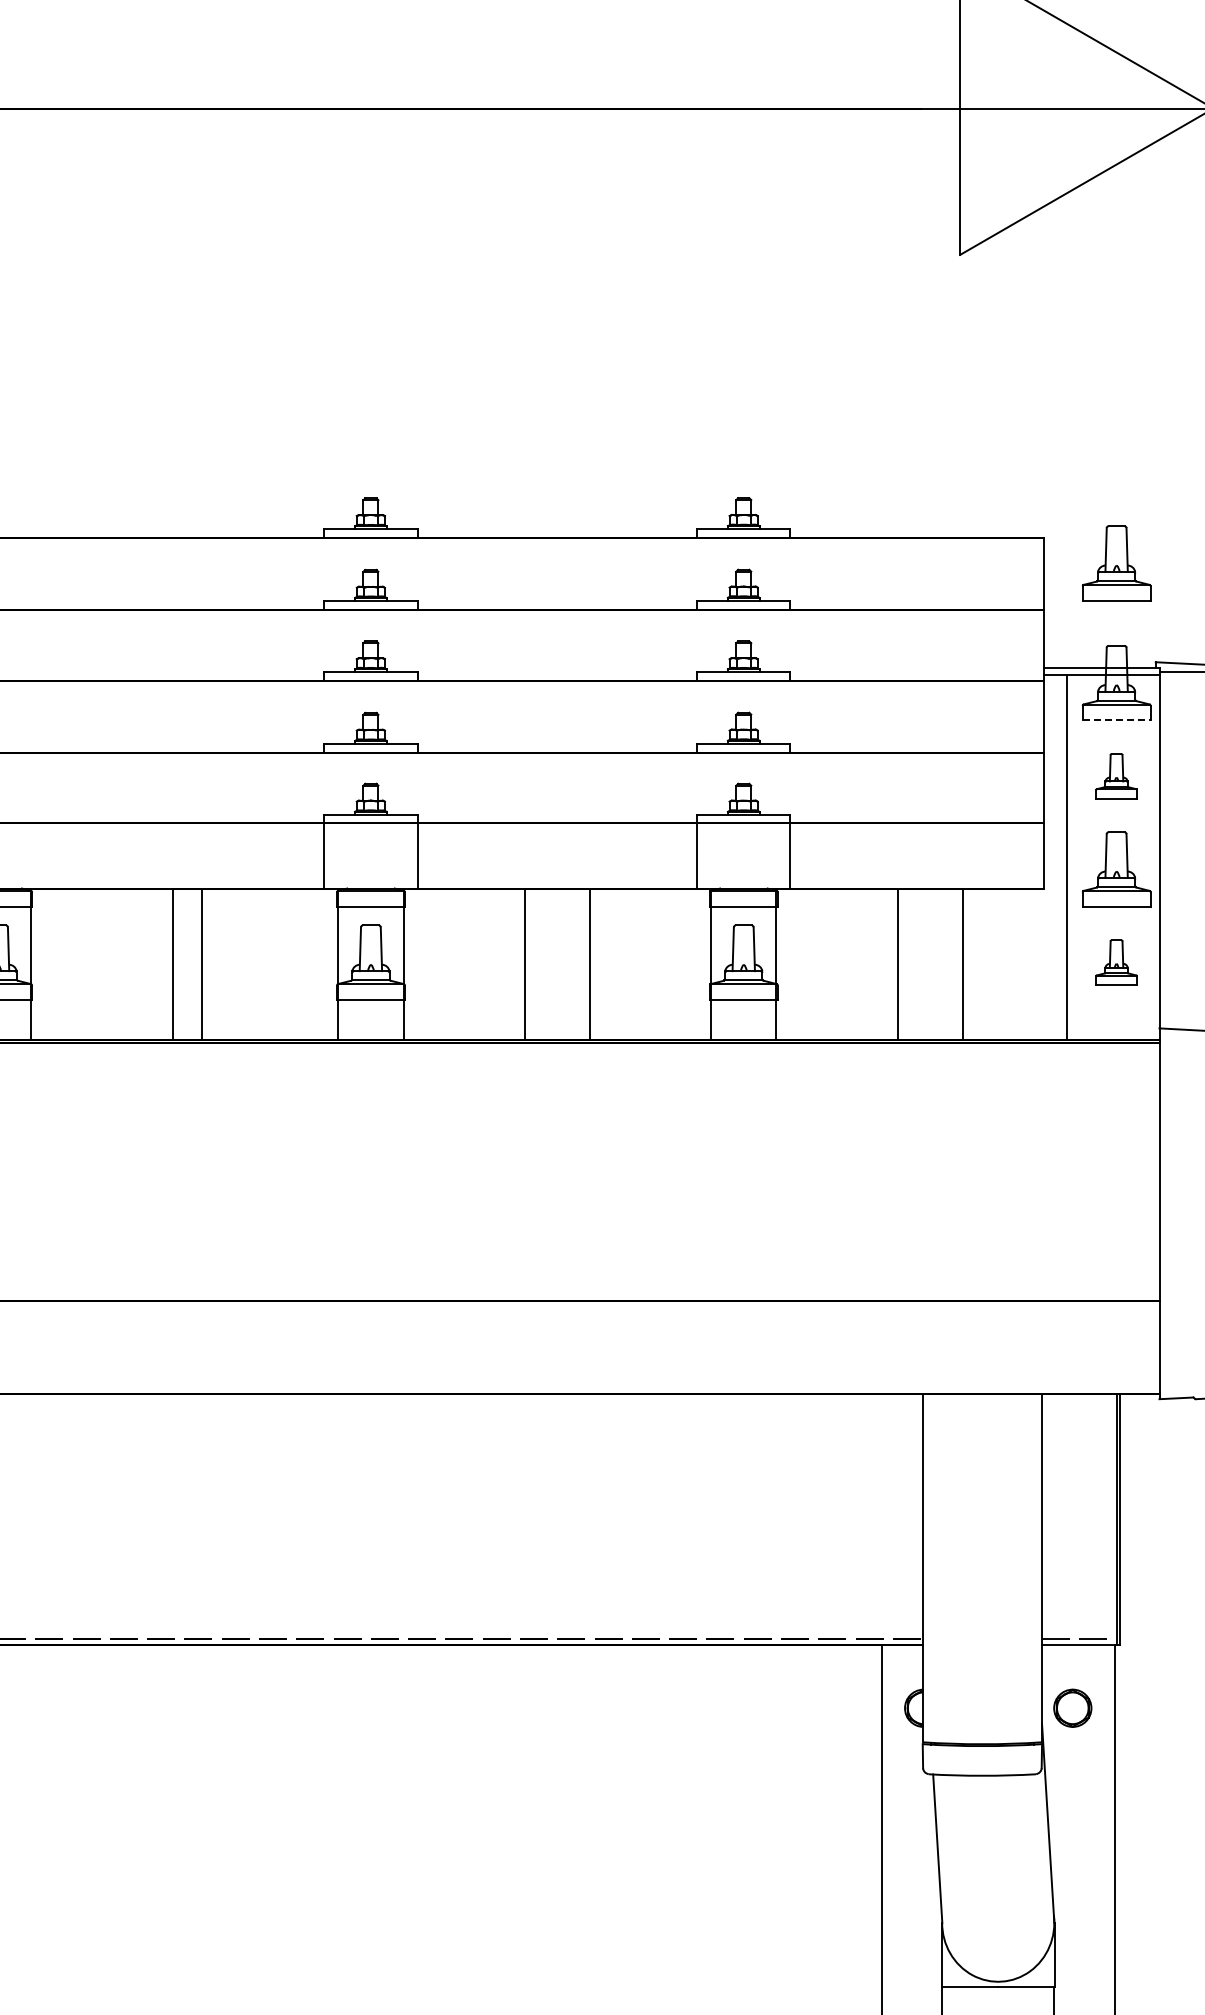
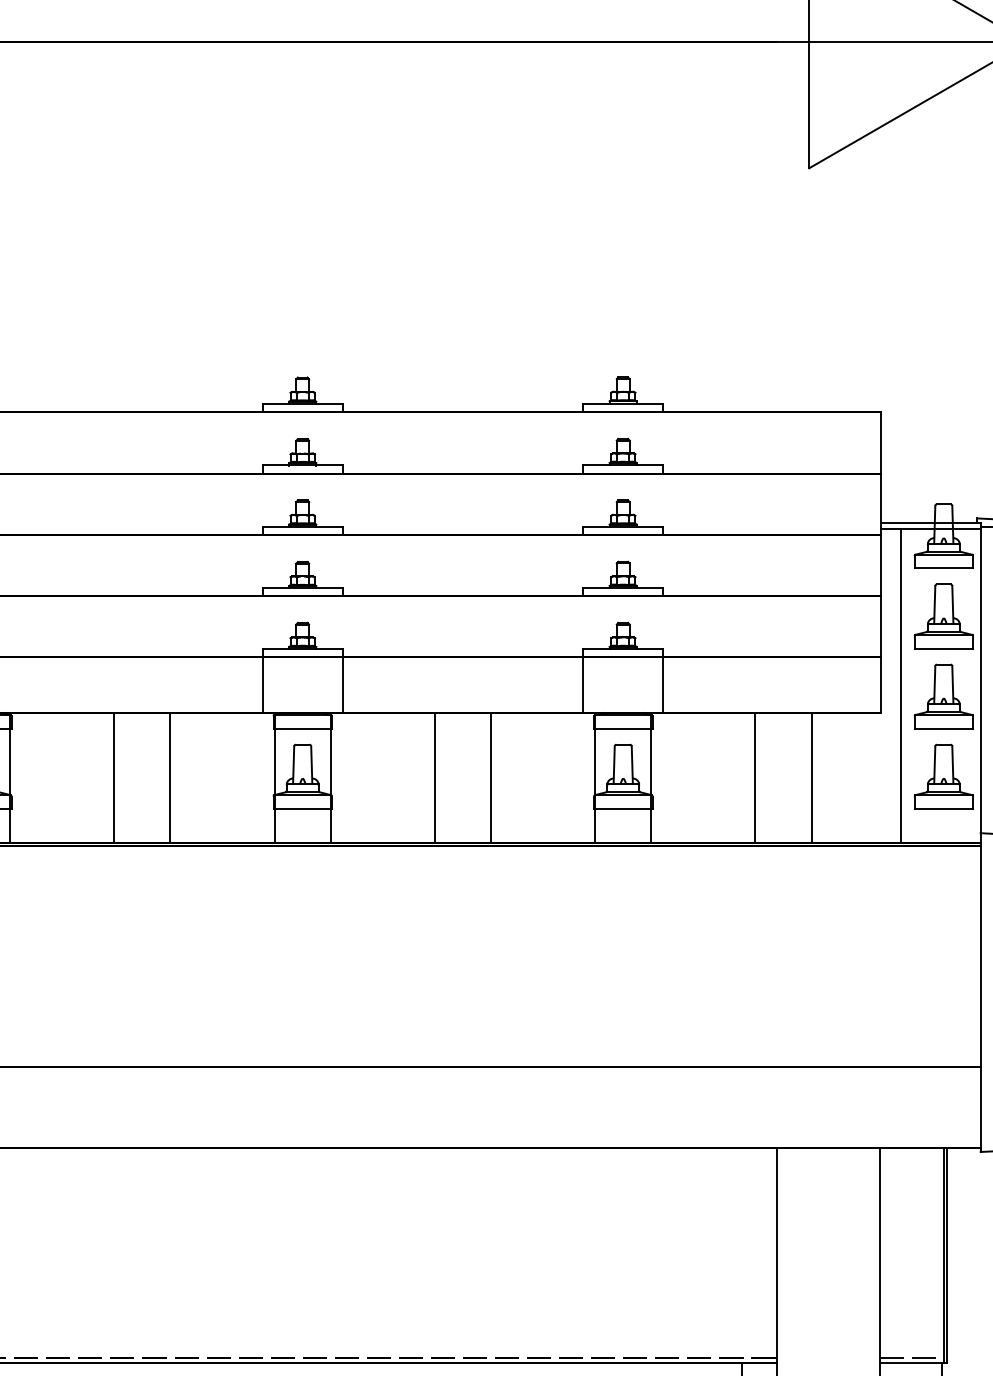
part: (1116, 563) -> (943, 433), removed
line: (1117, 720) -> (944, 568), dashed -> solid
part: (1116, 776) -> (943, 616), size x1.67
part: (1116, 962) -> (943, 776), size x1.67
line: (173, 963) -> (170, 777), moved
line: (201, 963) -> (114, 777), moved

